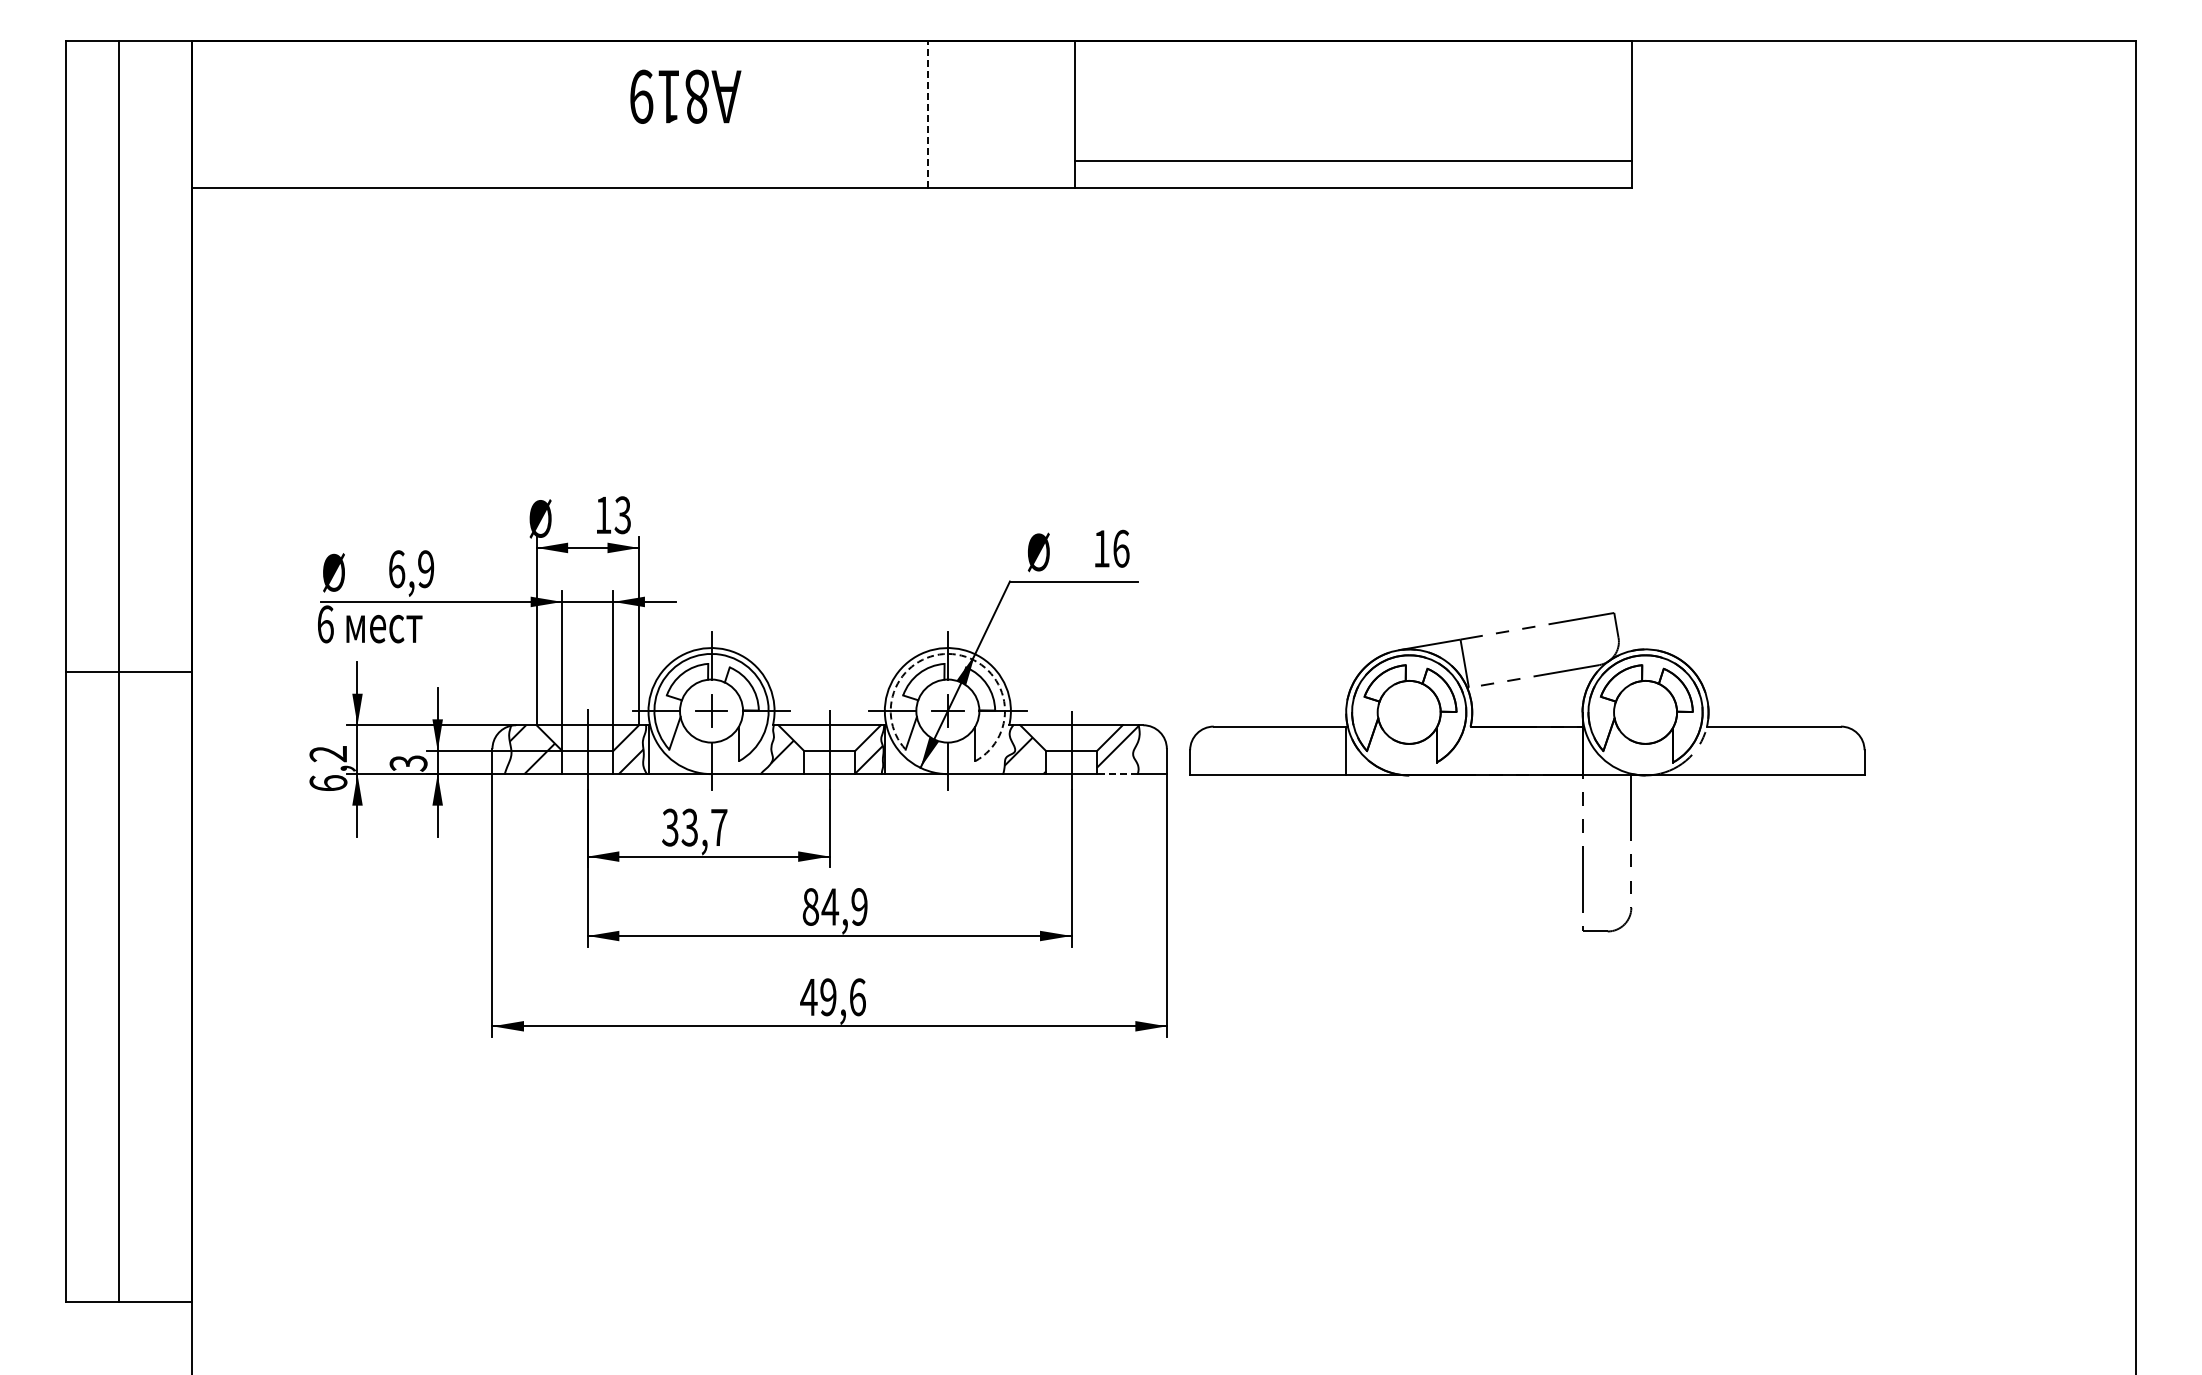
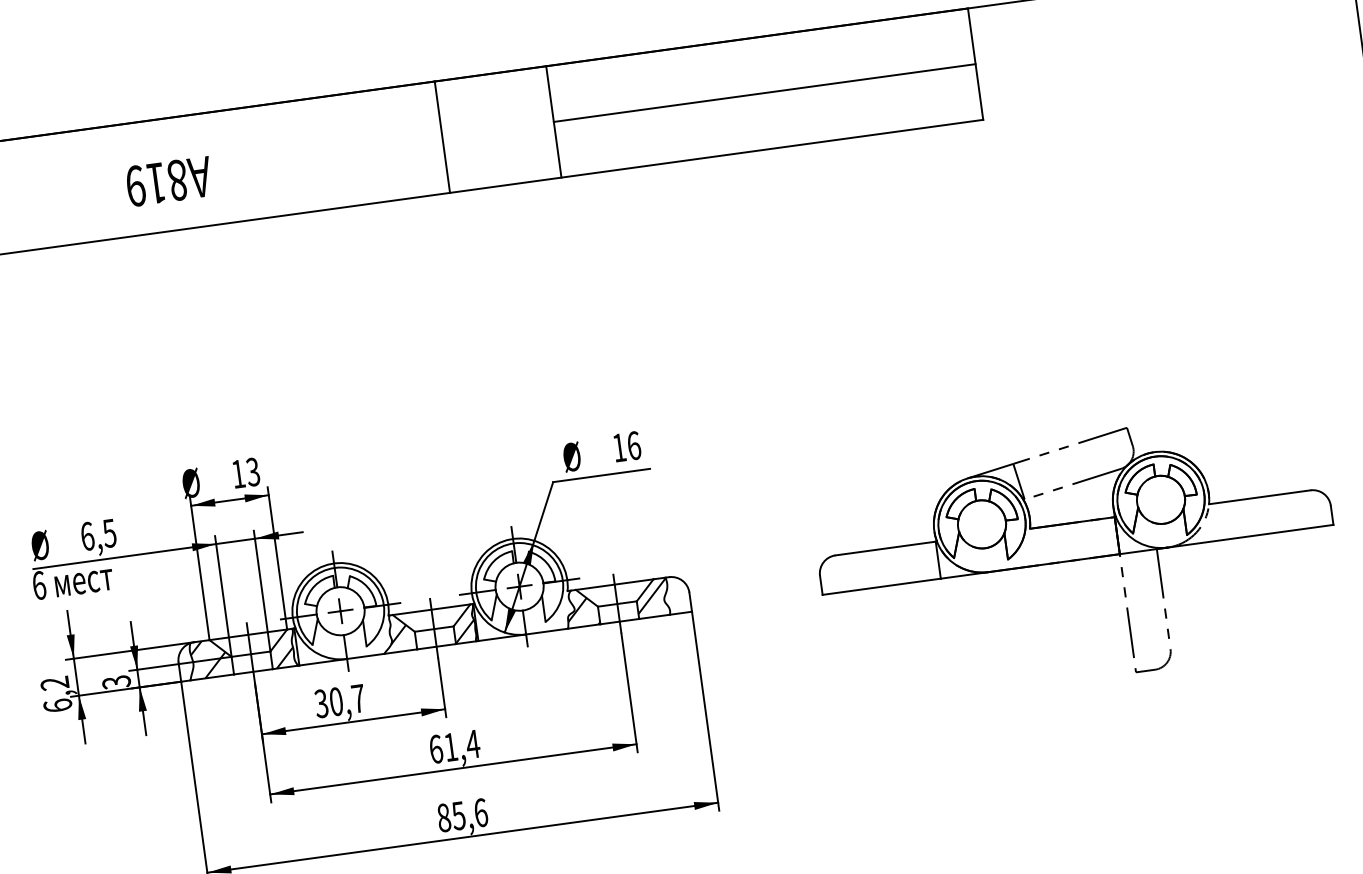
text: (685, 96) -> (169, 181), moved
line: (927, 114) -> (442, 136), dashed -> solid
line: (1352, 160) -> (764, 92), moved
text: (425, 569) -> (109, 533), 6,9 -> 6,5
arc: (957, 654) -> (521, 542), dashed -> solid
part: (1527, 772) -> (1077, 557), moved
line: (1116, 774) -> (653, 617), dashed -> solid
text: (689, 827) -> (335, 701), 33,7 -> 30,7
text: (835, 906) -> (454, 746), 84,9 -> 61,4
text: (818, 997) -> (451, 817), 49,6 -> 85,6

